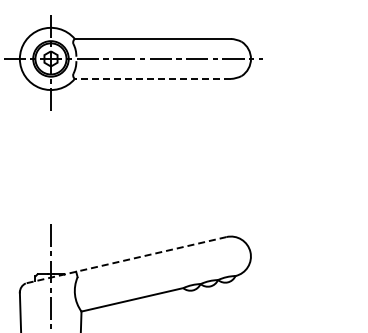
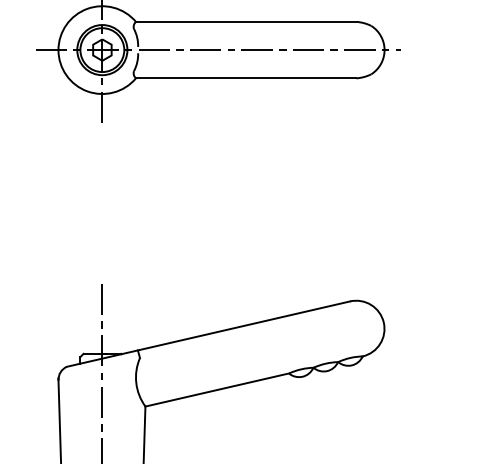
line: (152, 78) -> (245, 77), dashed -> solid
line: (126, 260) -> (208, 334), dashed -> solid

